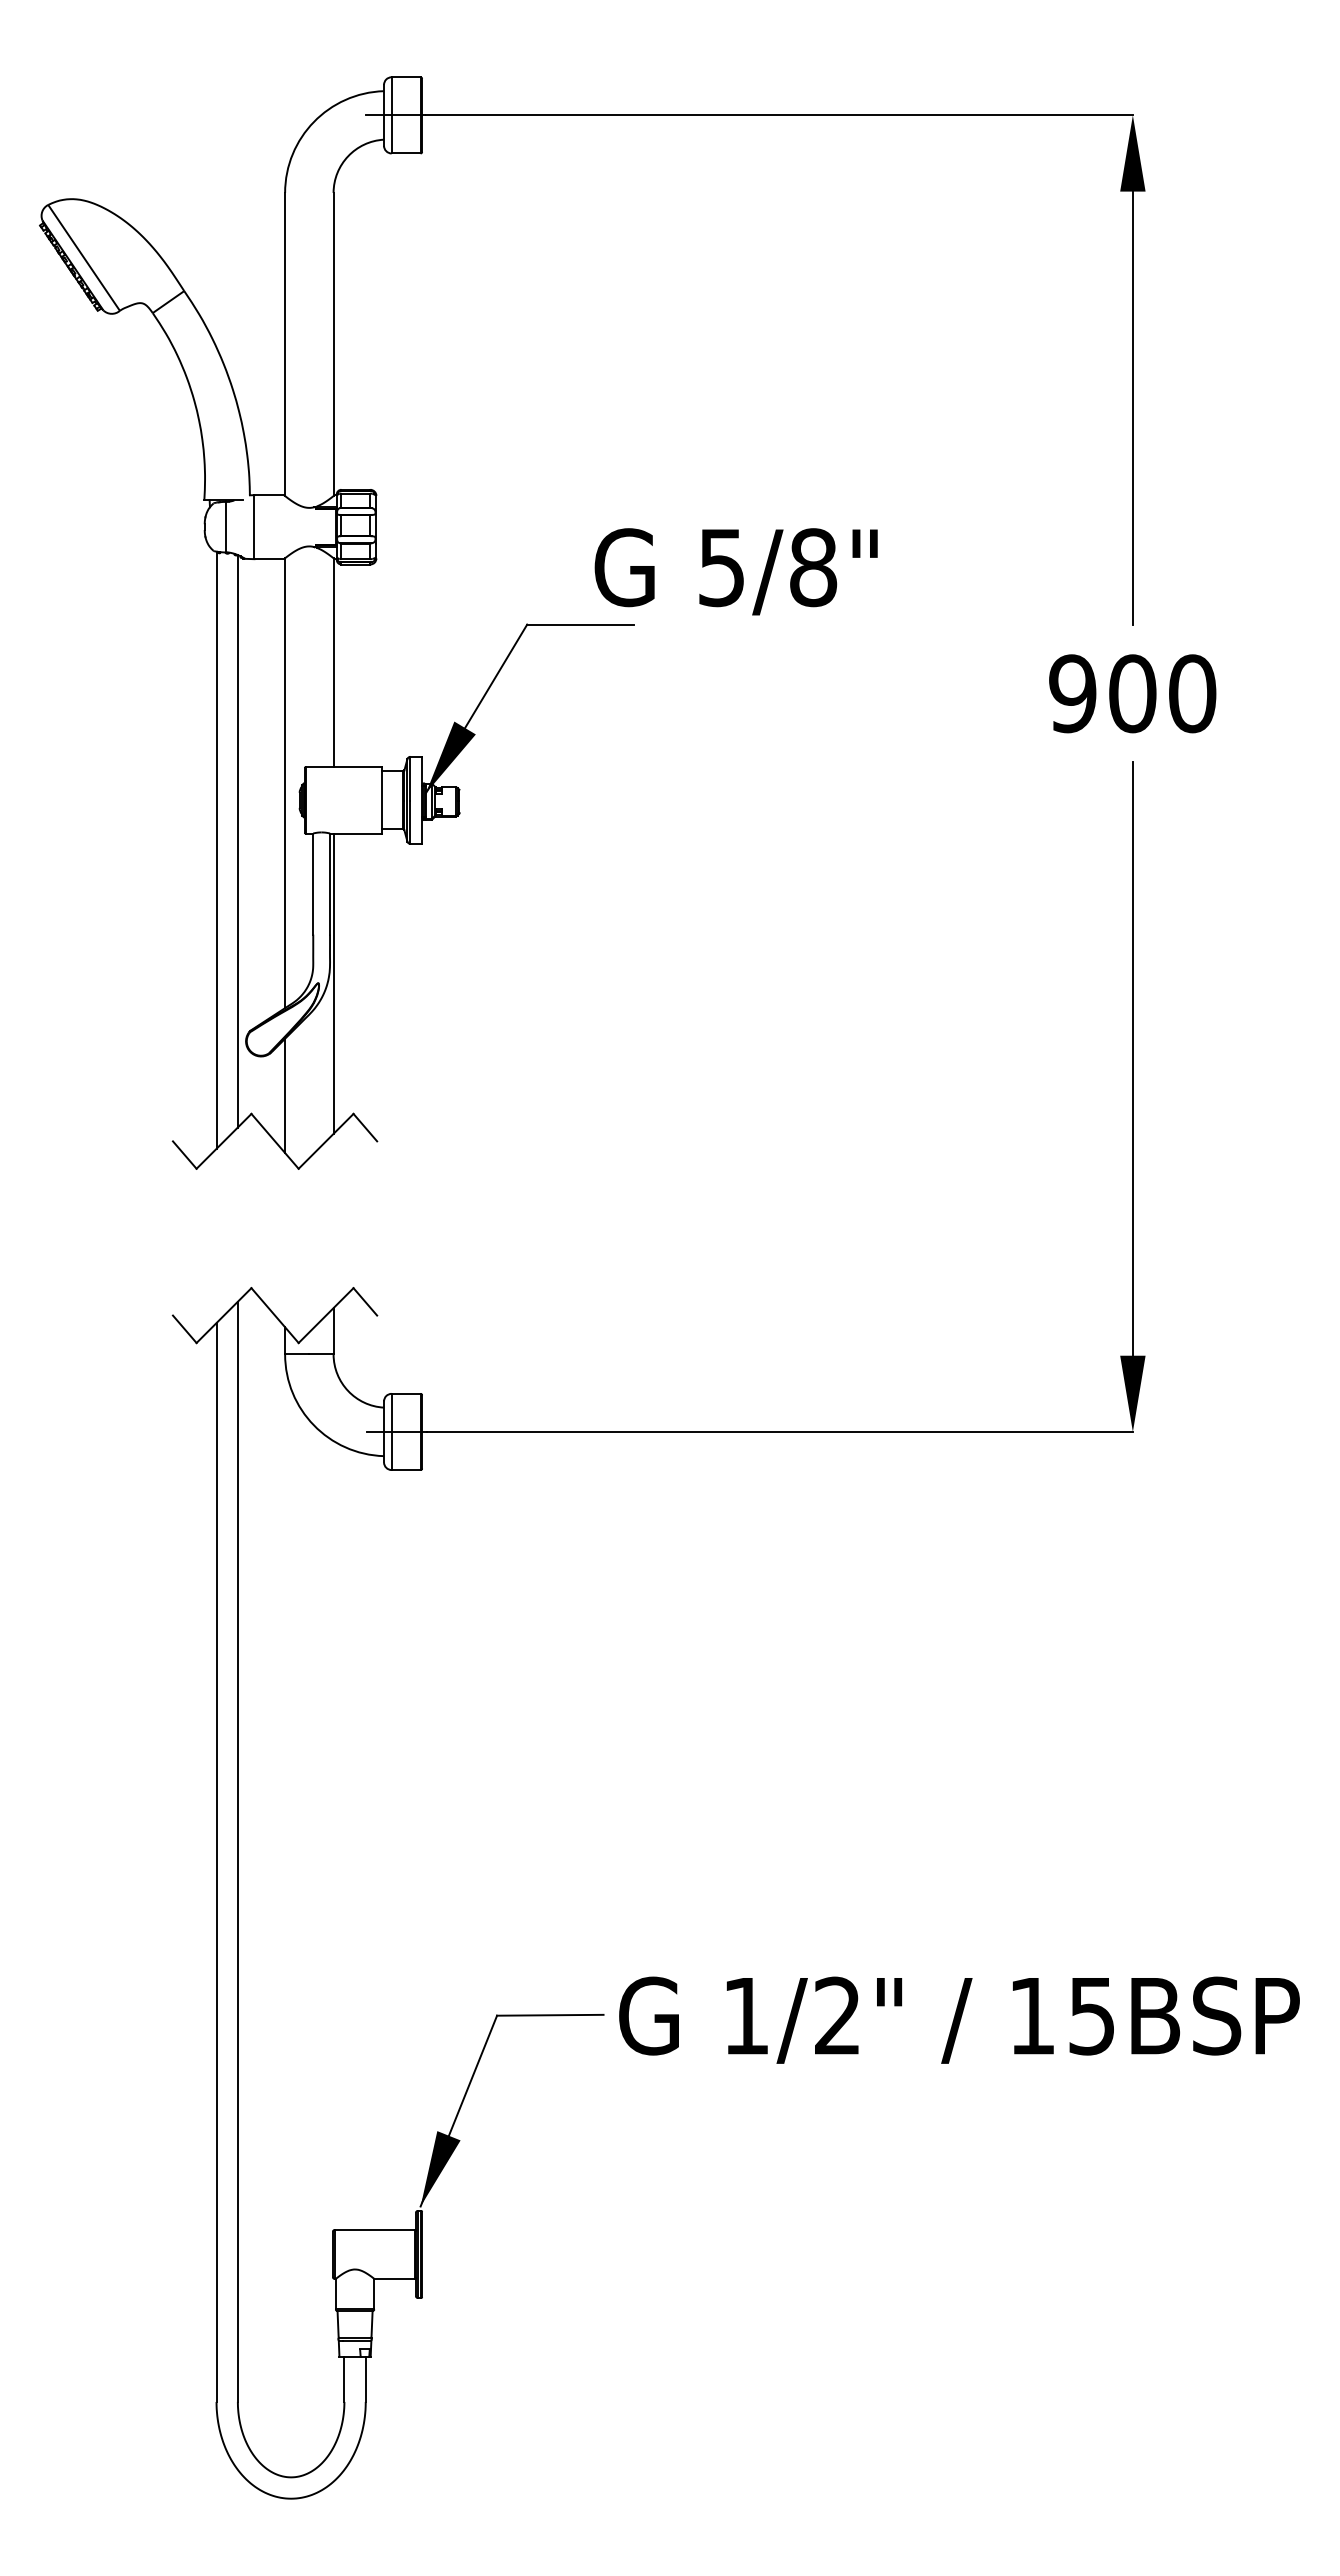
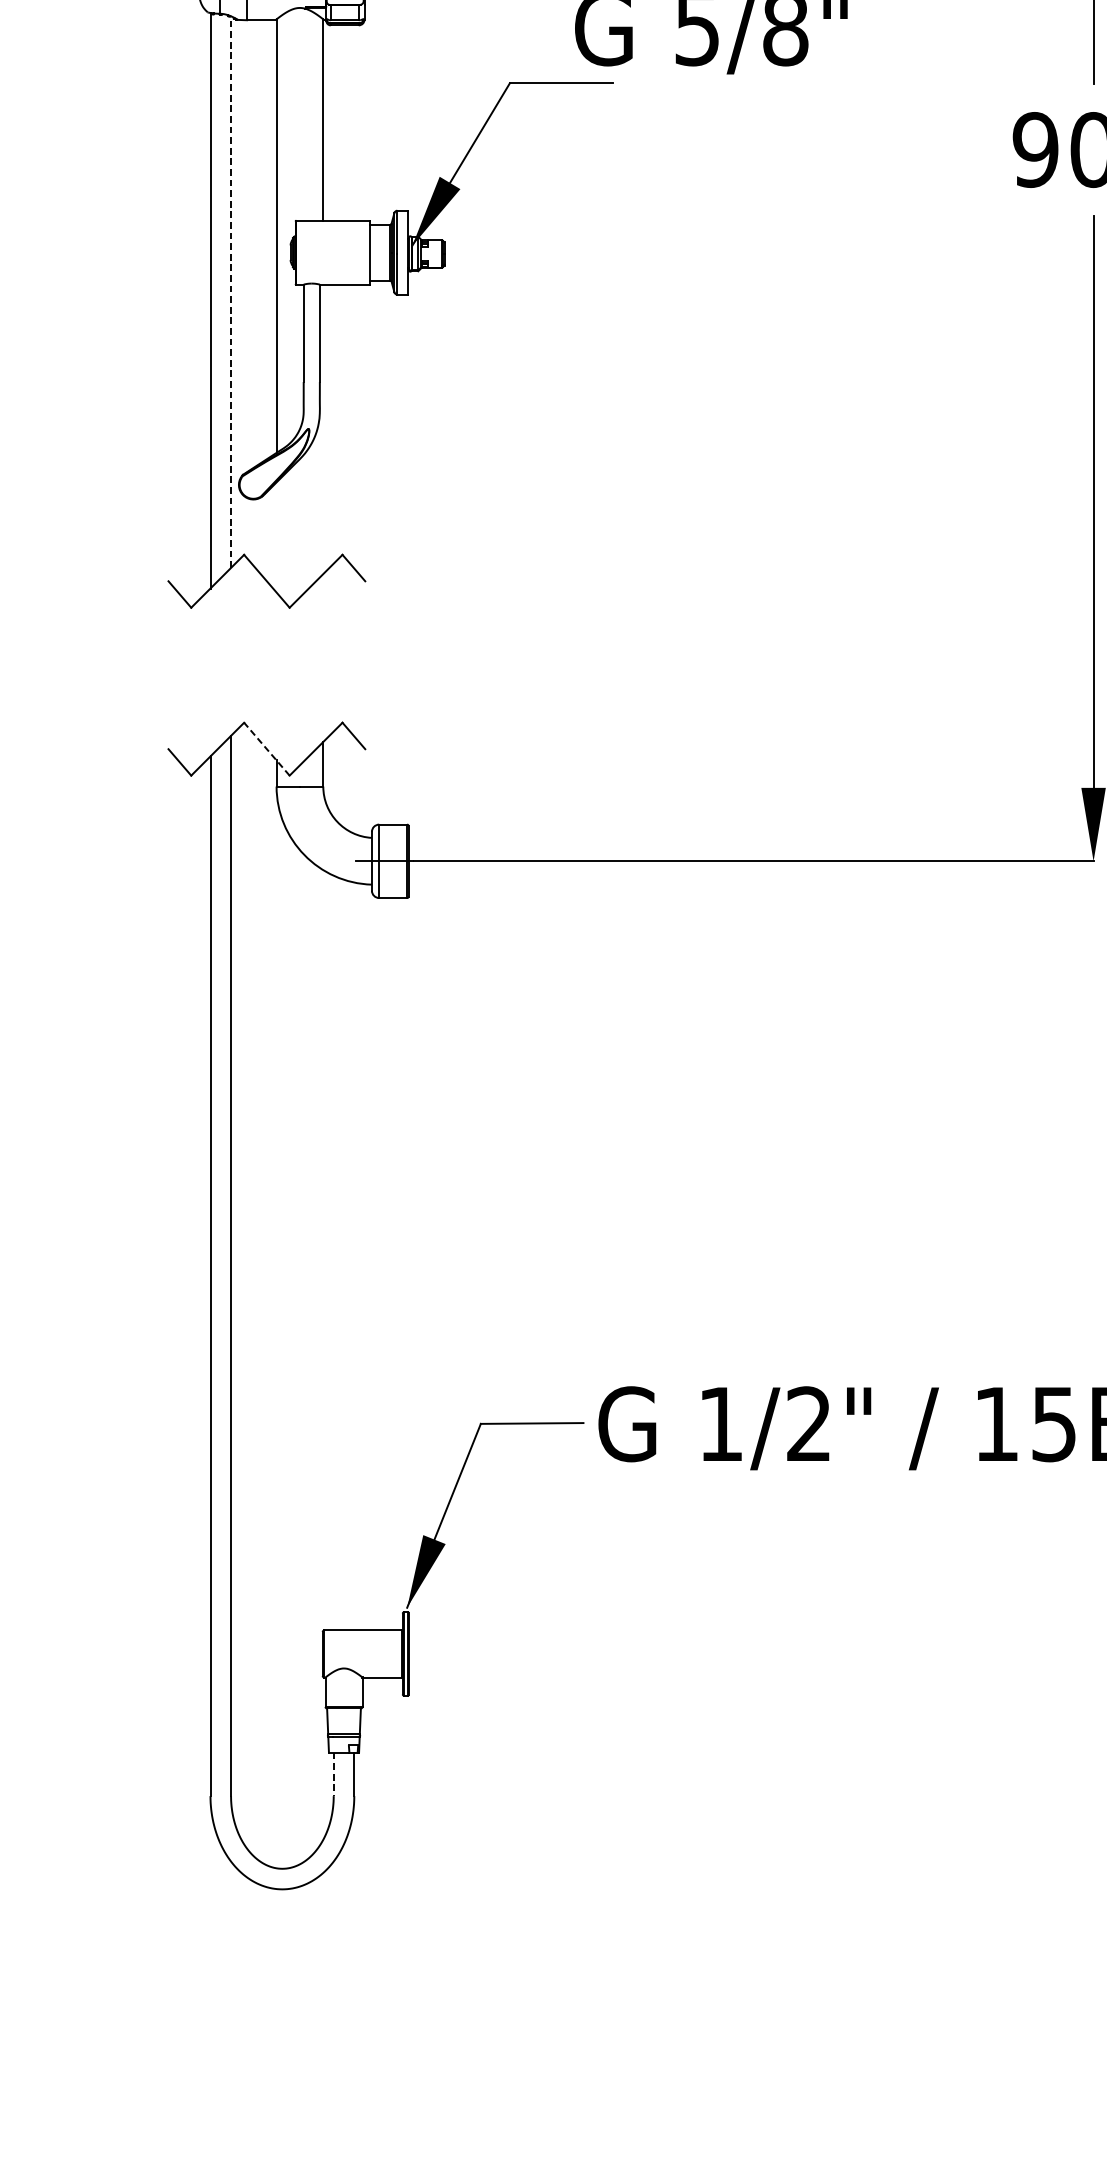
line: (237, 840) -> (230, 291), solid -> dashed
line: (333, 983) -> (323, 429), removed
line: (285, 1095) -> (276, 537), removed
line: (274, 1315) -> (266, 749), solid -> dashed
line: (344, 2379) -> (333, 1774), solid -> dashed

